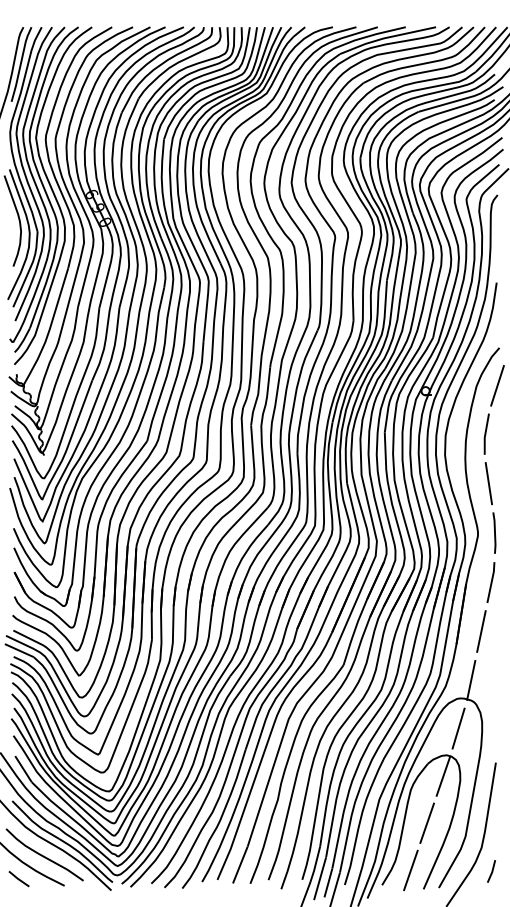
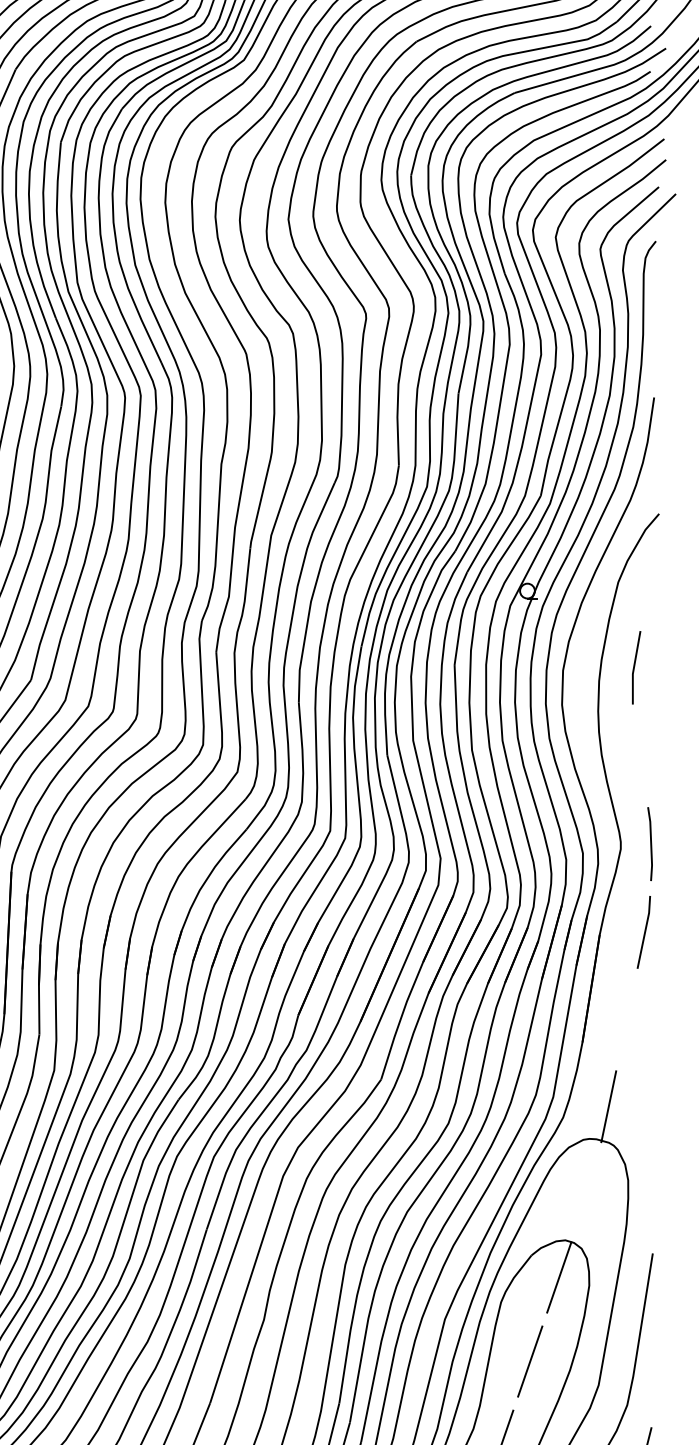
line: (497, 385) -> (655, 580), removed
line: (488, 483) -> (639, 755), removed
line: (481, 631) -> (627, 1019), removed
line: (458, 728) -> (586, 1192), removed

